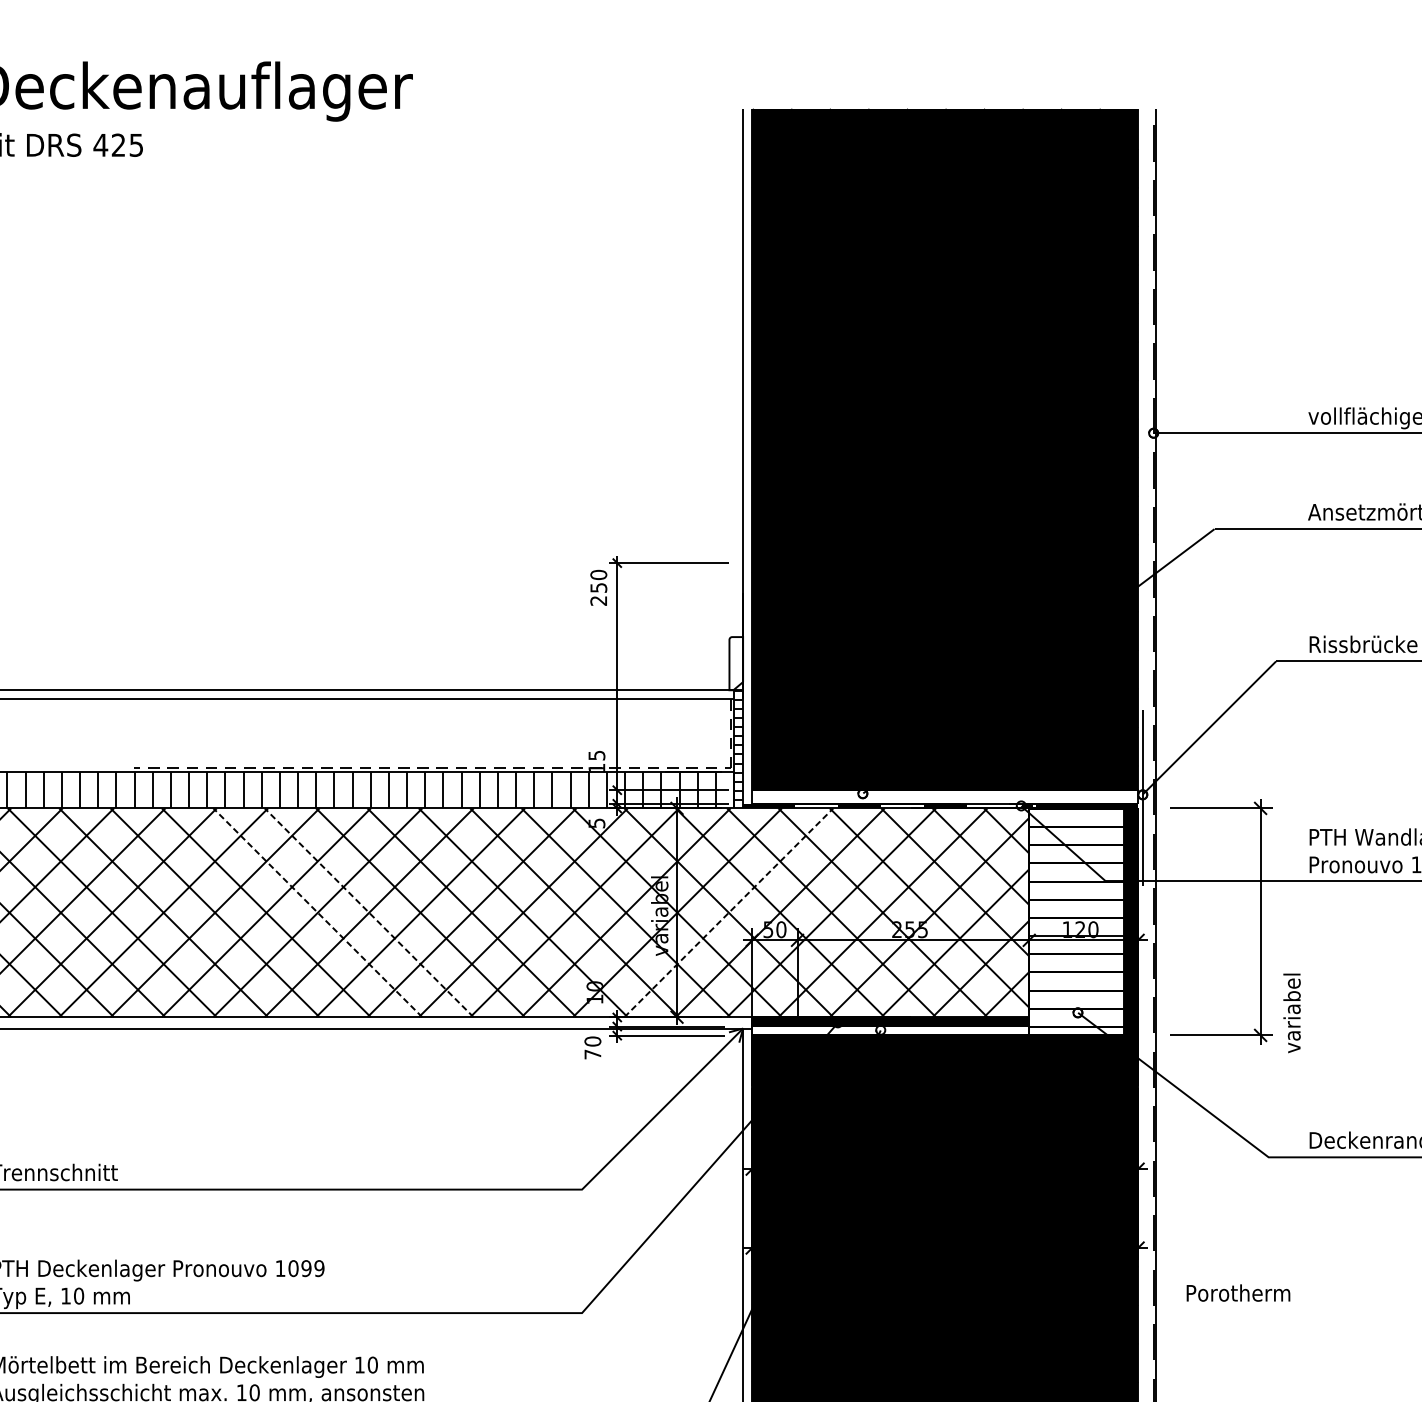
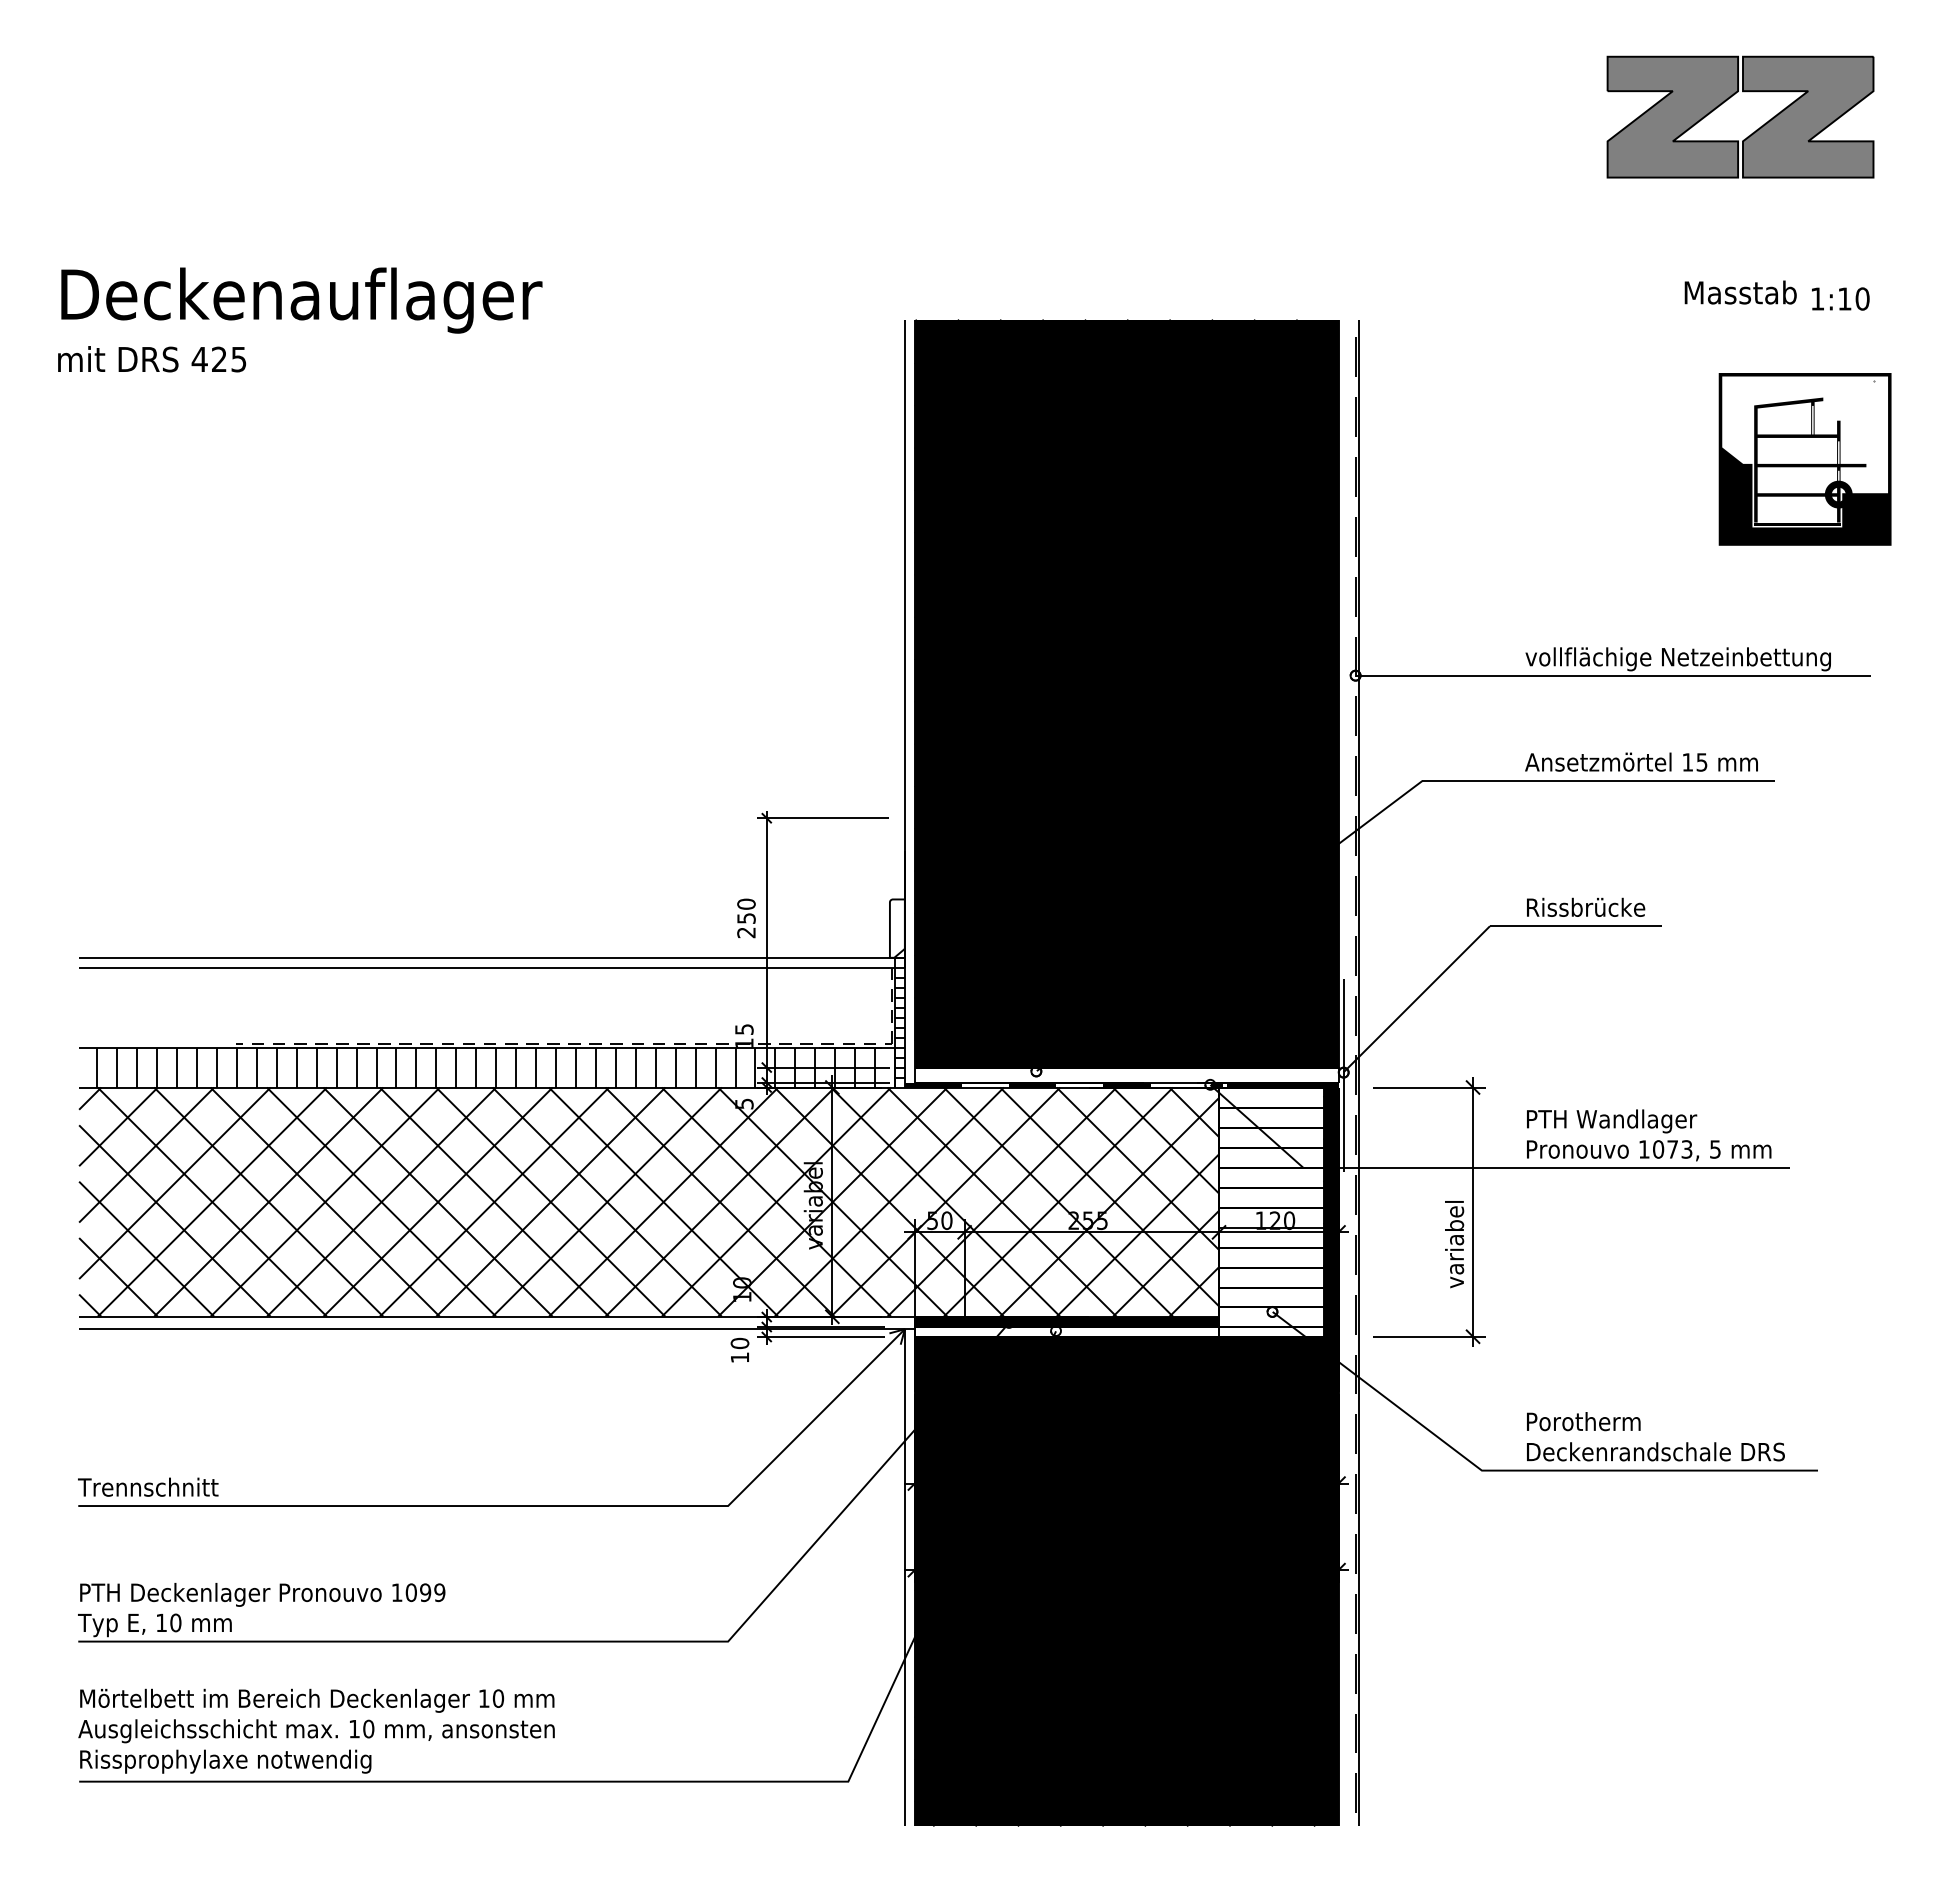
text: (598, 587) -> (746, 918), moved
line: (317, 912) -> (437, 1201), dashed -> solid
line: (369, 912) -> (494, 1201), dashed -> solid
line: (729, 912) -> (889, 1201), dashed -> solid
text: (1292, 1013) -> (1454, 1244), moved
text: (592, 1054) -> (739, 1357), 70 -> 10
text: (1238, 1292) -> (1583, 1421), moved

